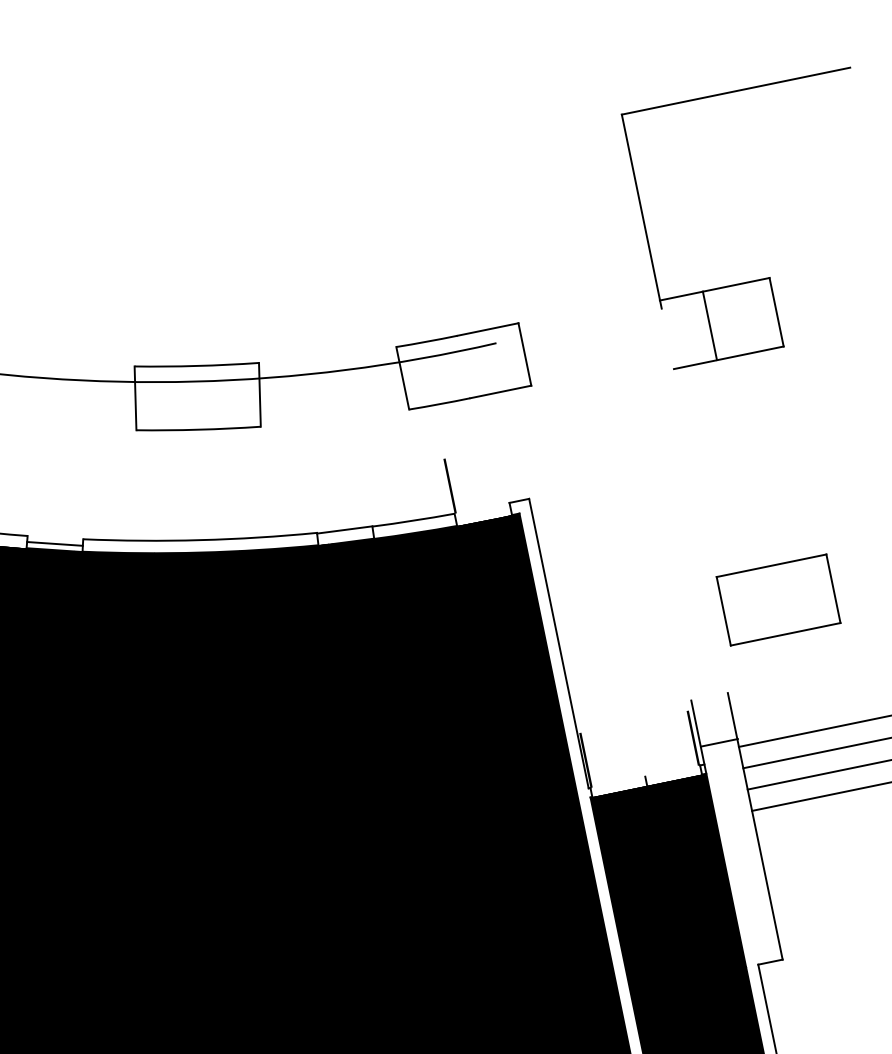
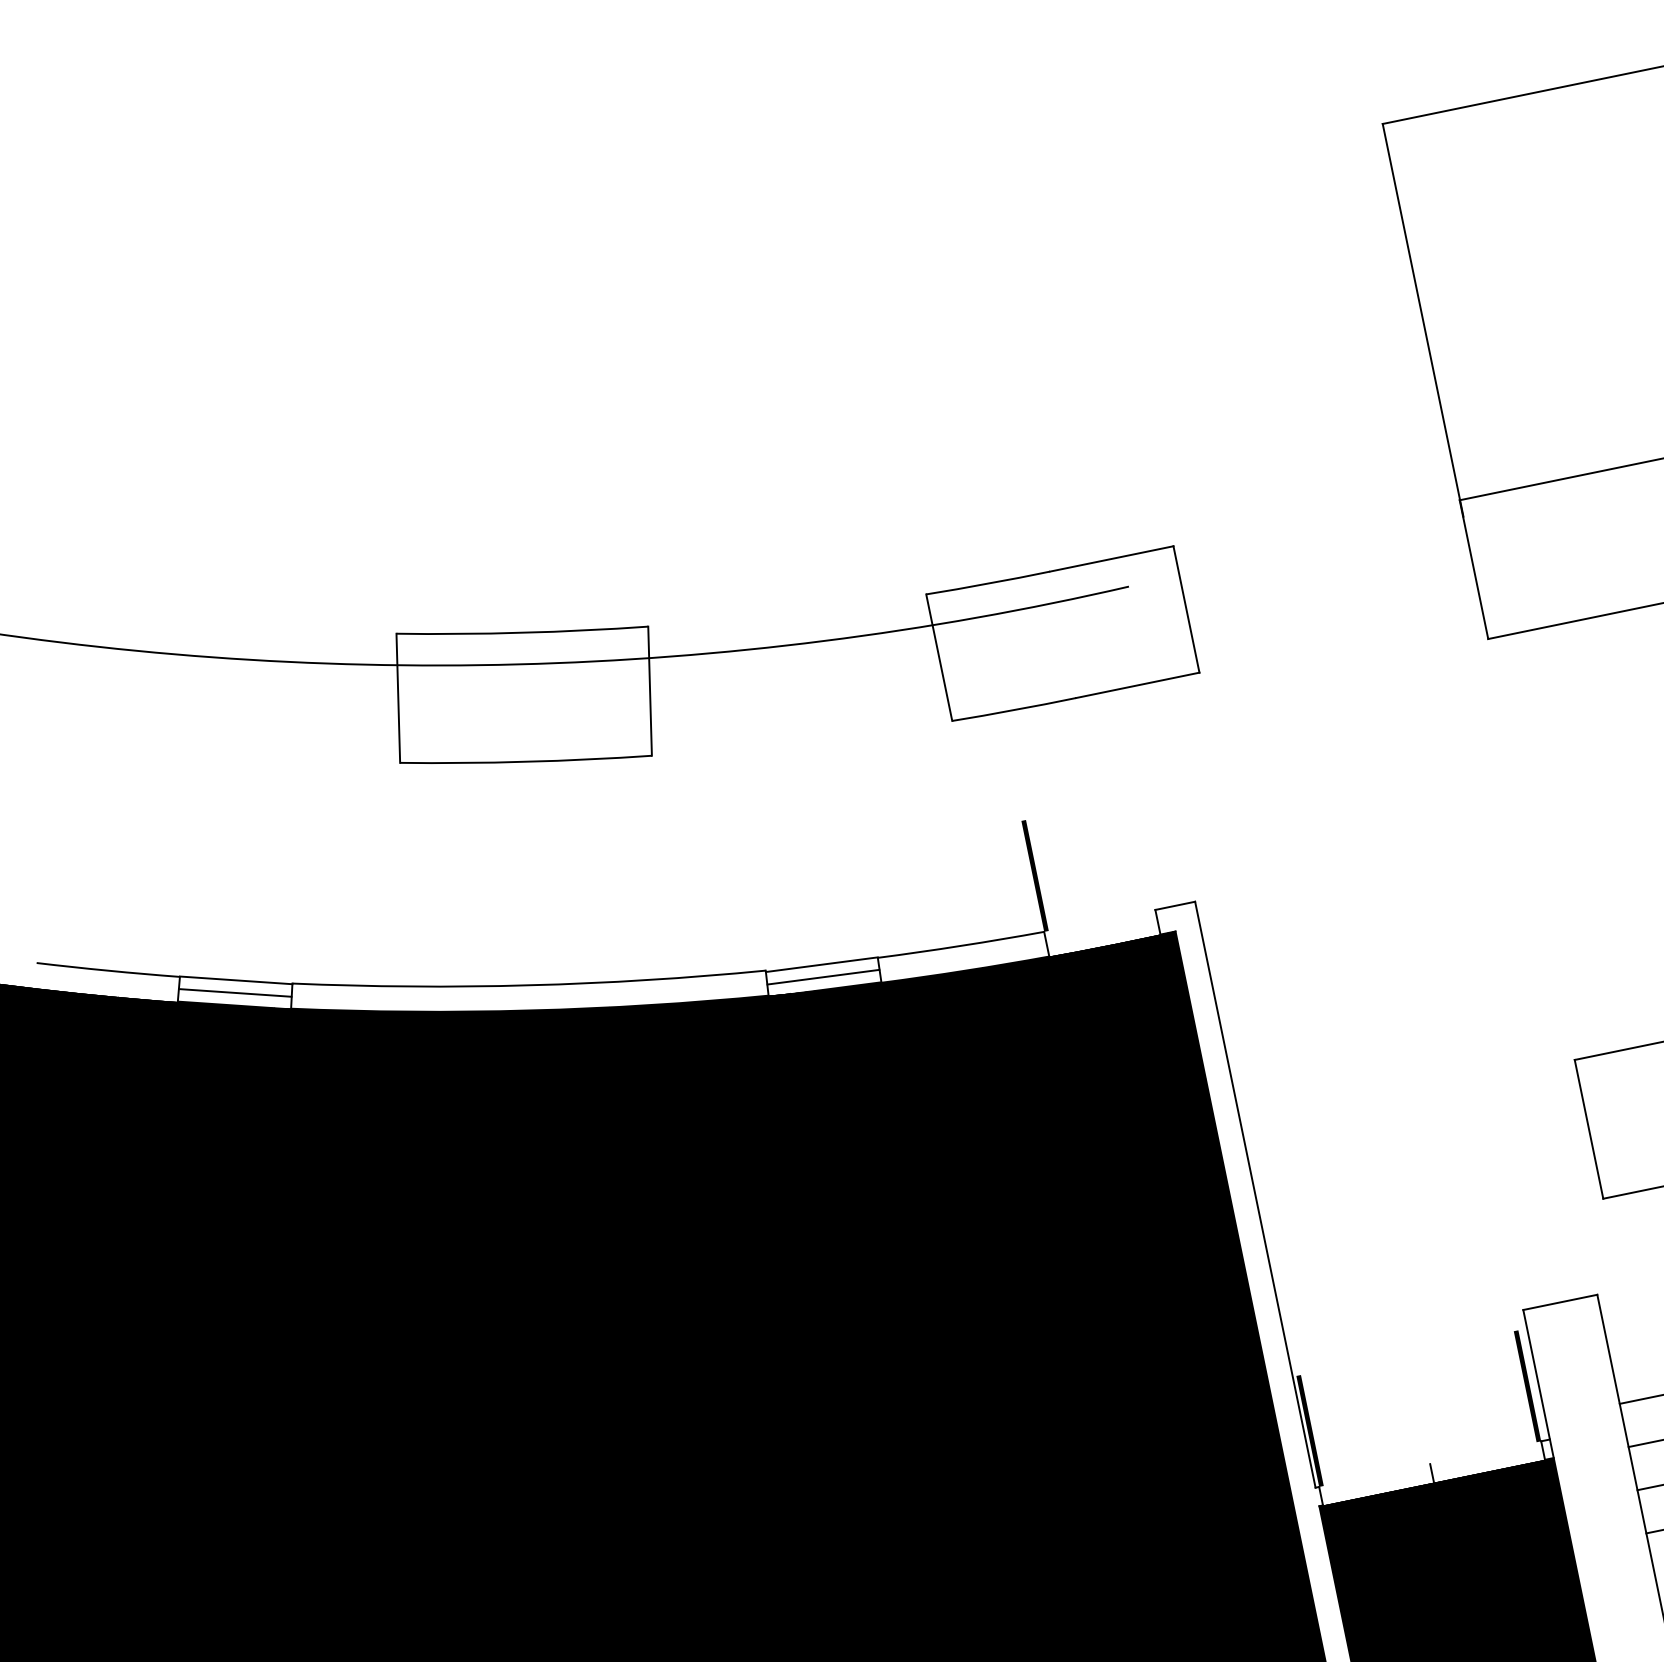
line: (709, 325) -> (1473, 569), moved
line: (345, 535) -> (823, 975), added
line: (55, 537) -> (236, 979), added
line: (719, 742) -> (1560, 1301), moved

